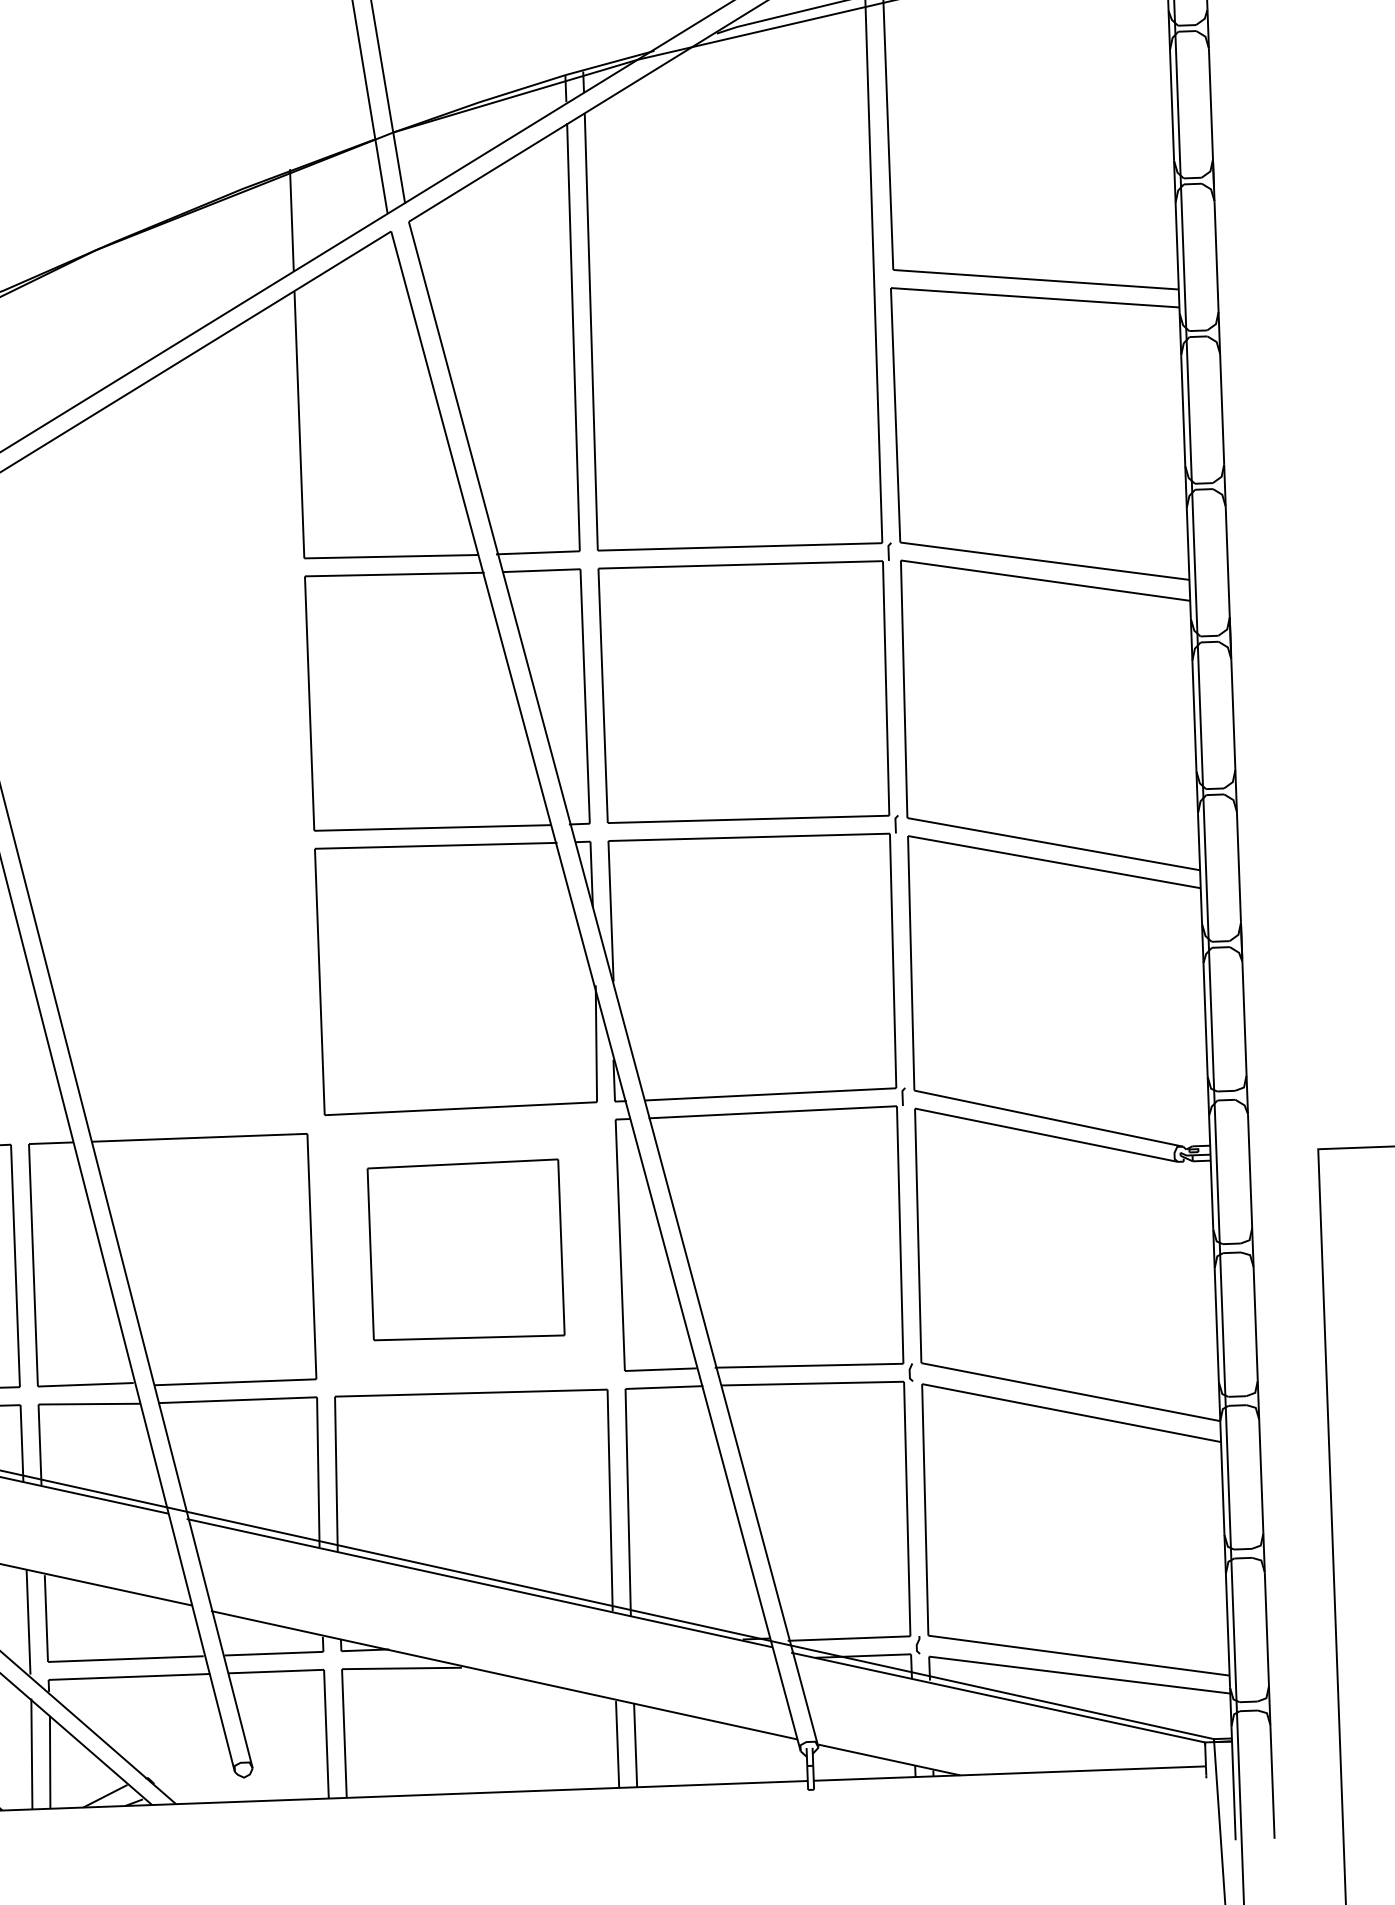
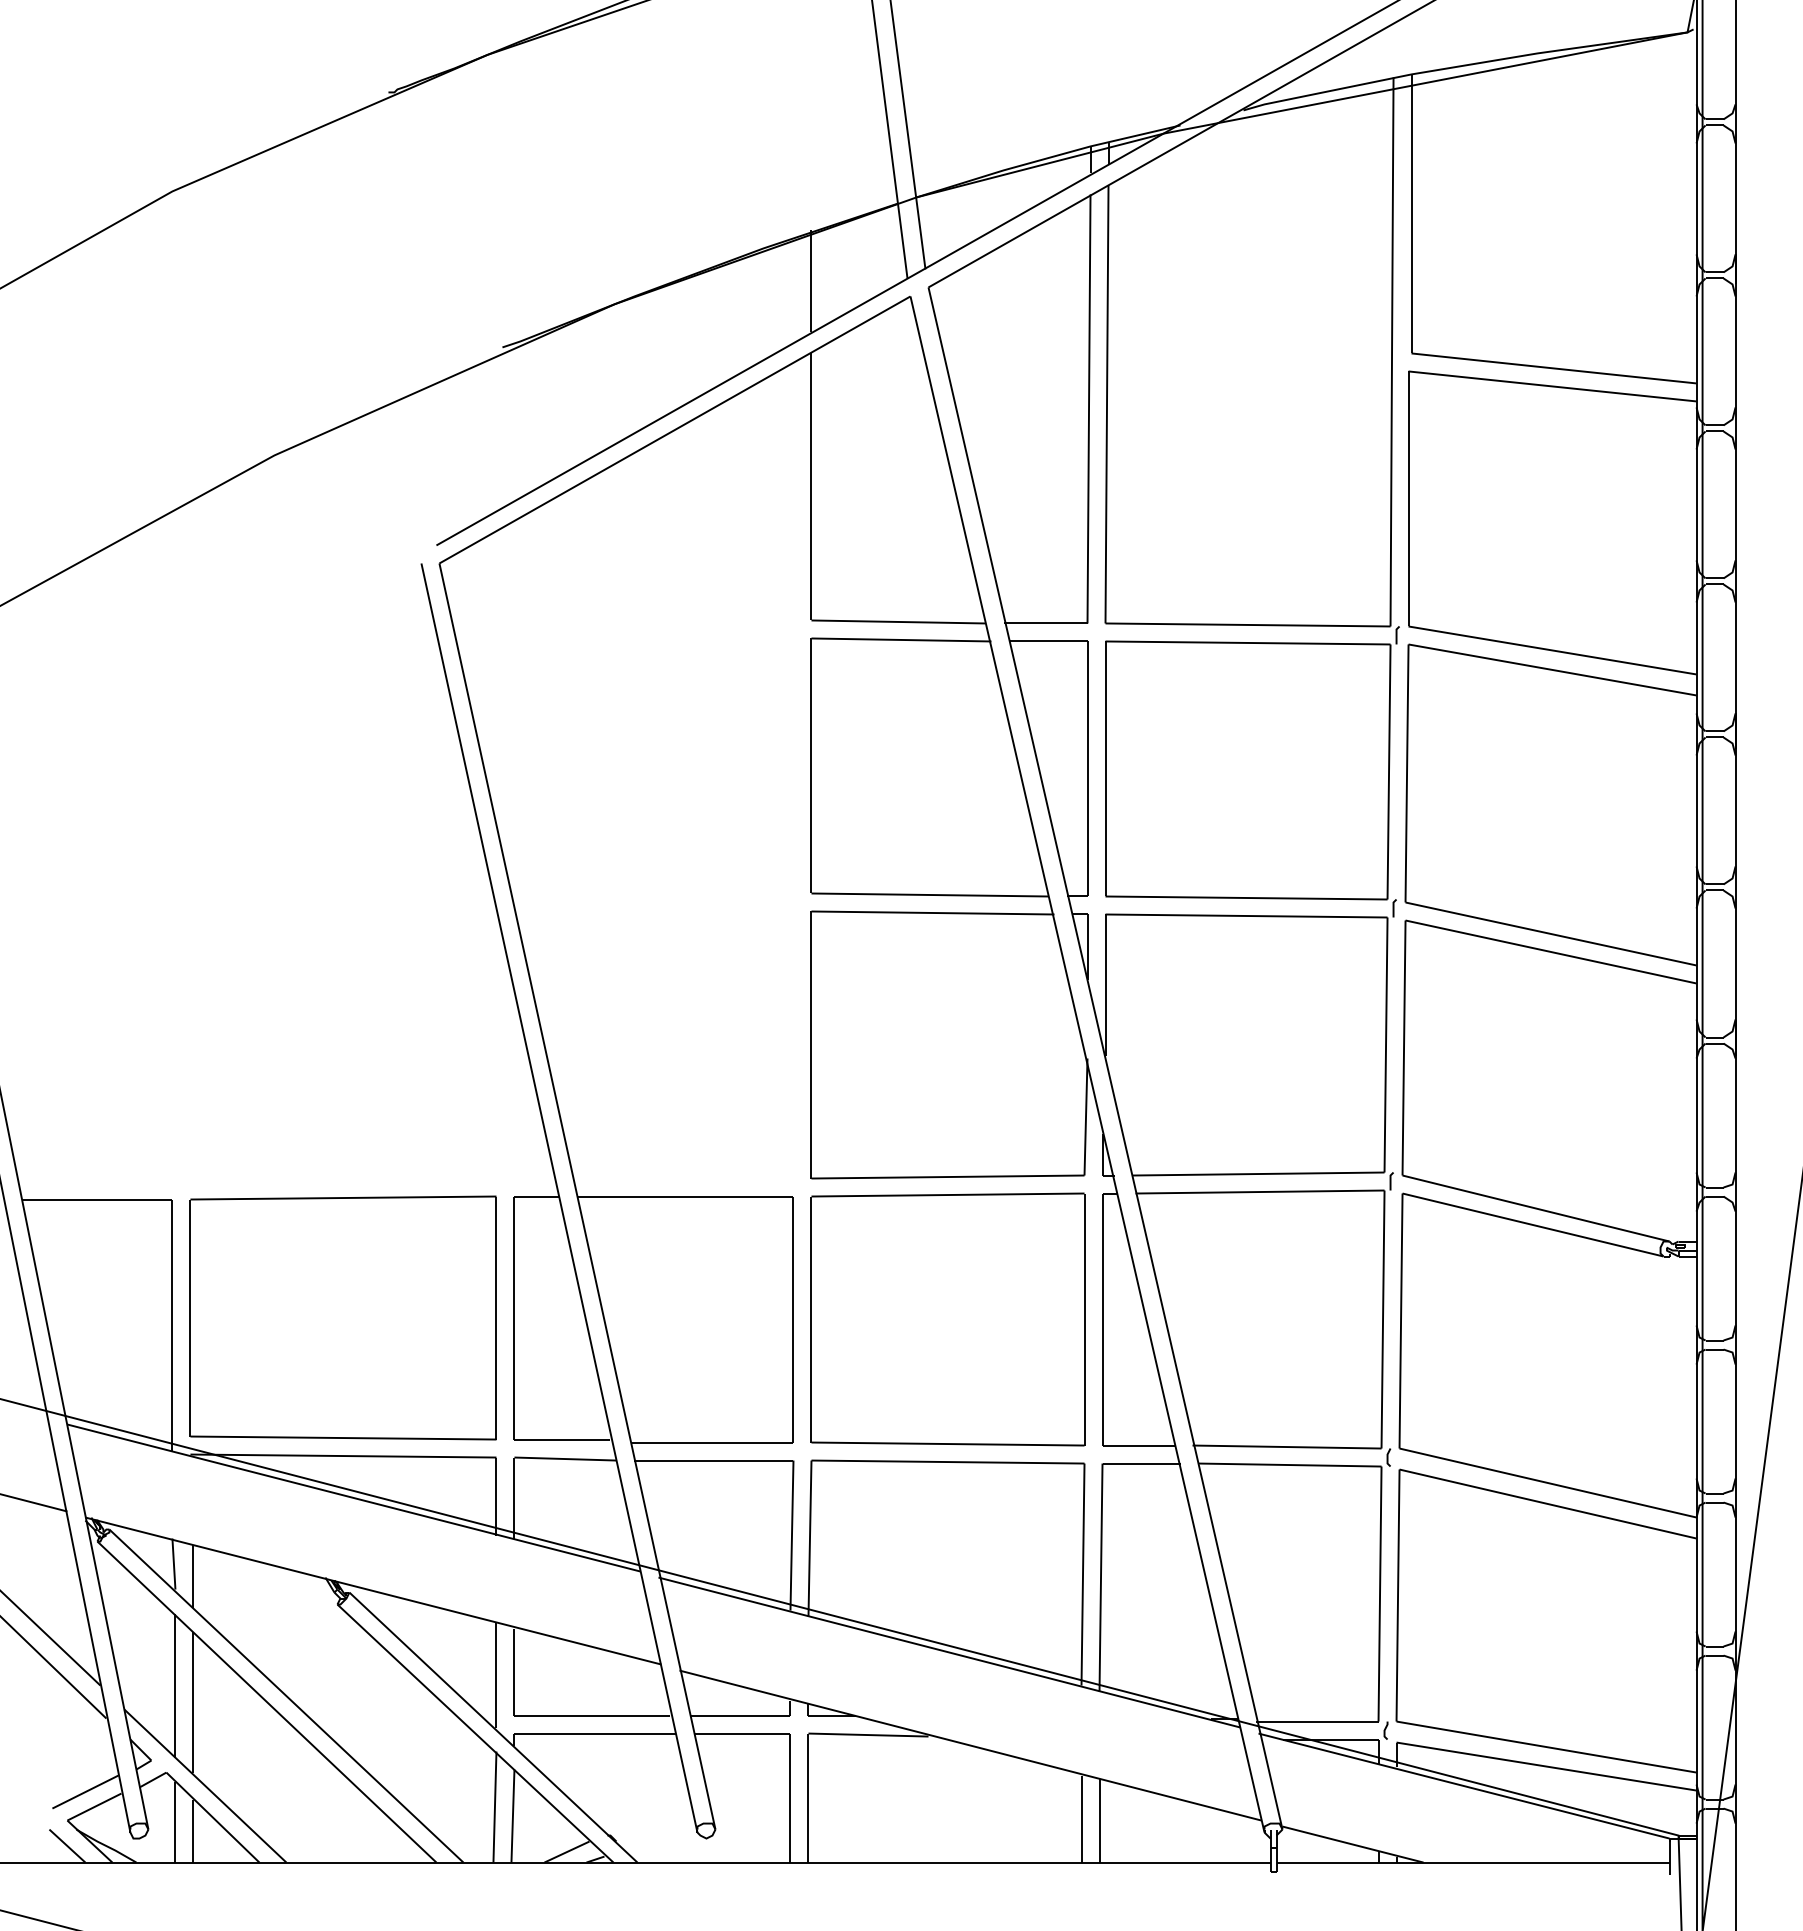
part: (465, 1250) -> (947, 1319), size x1.43

